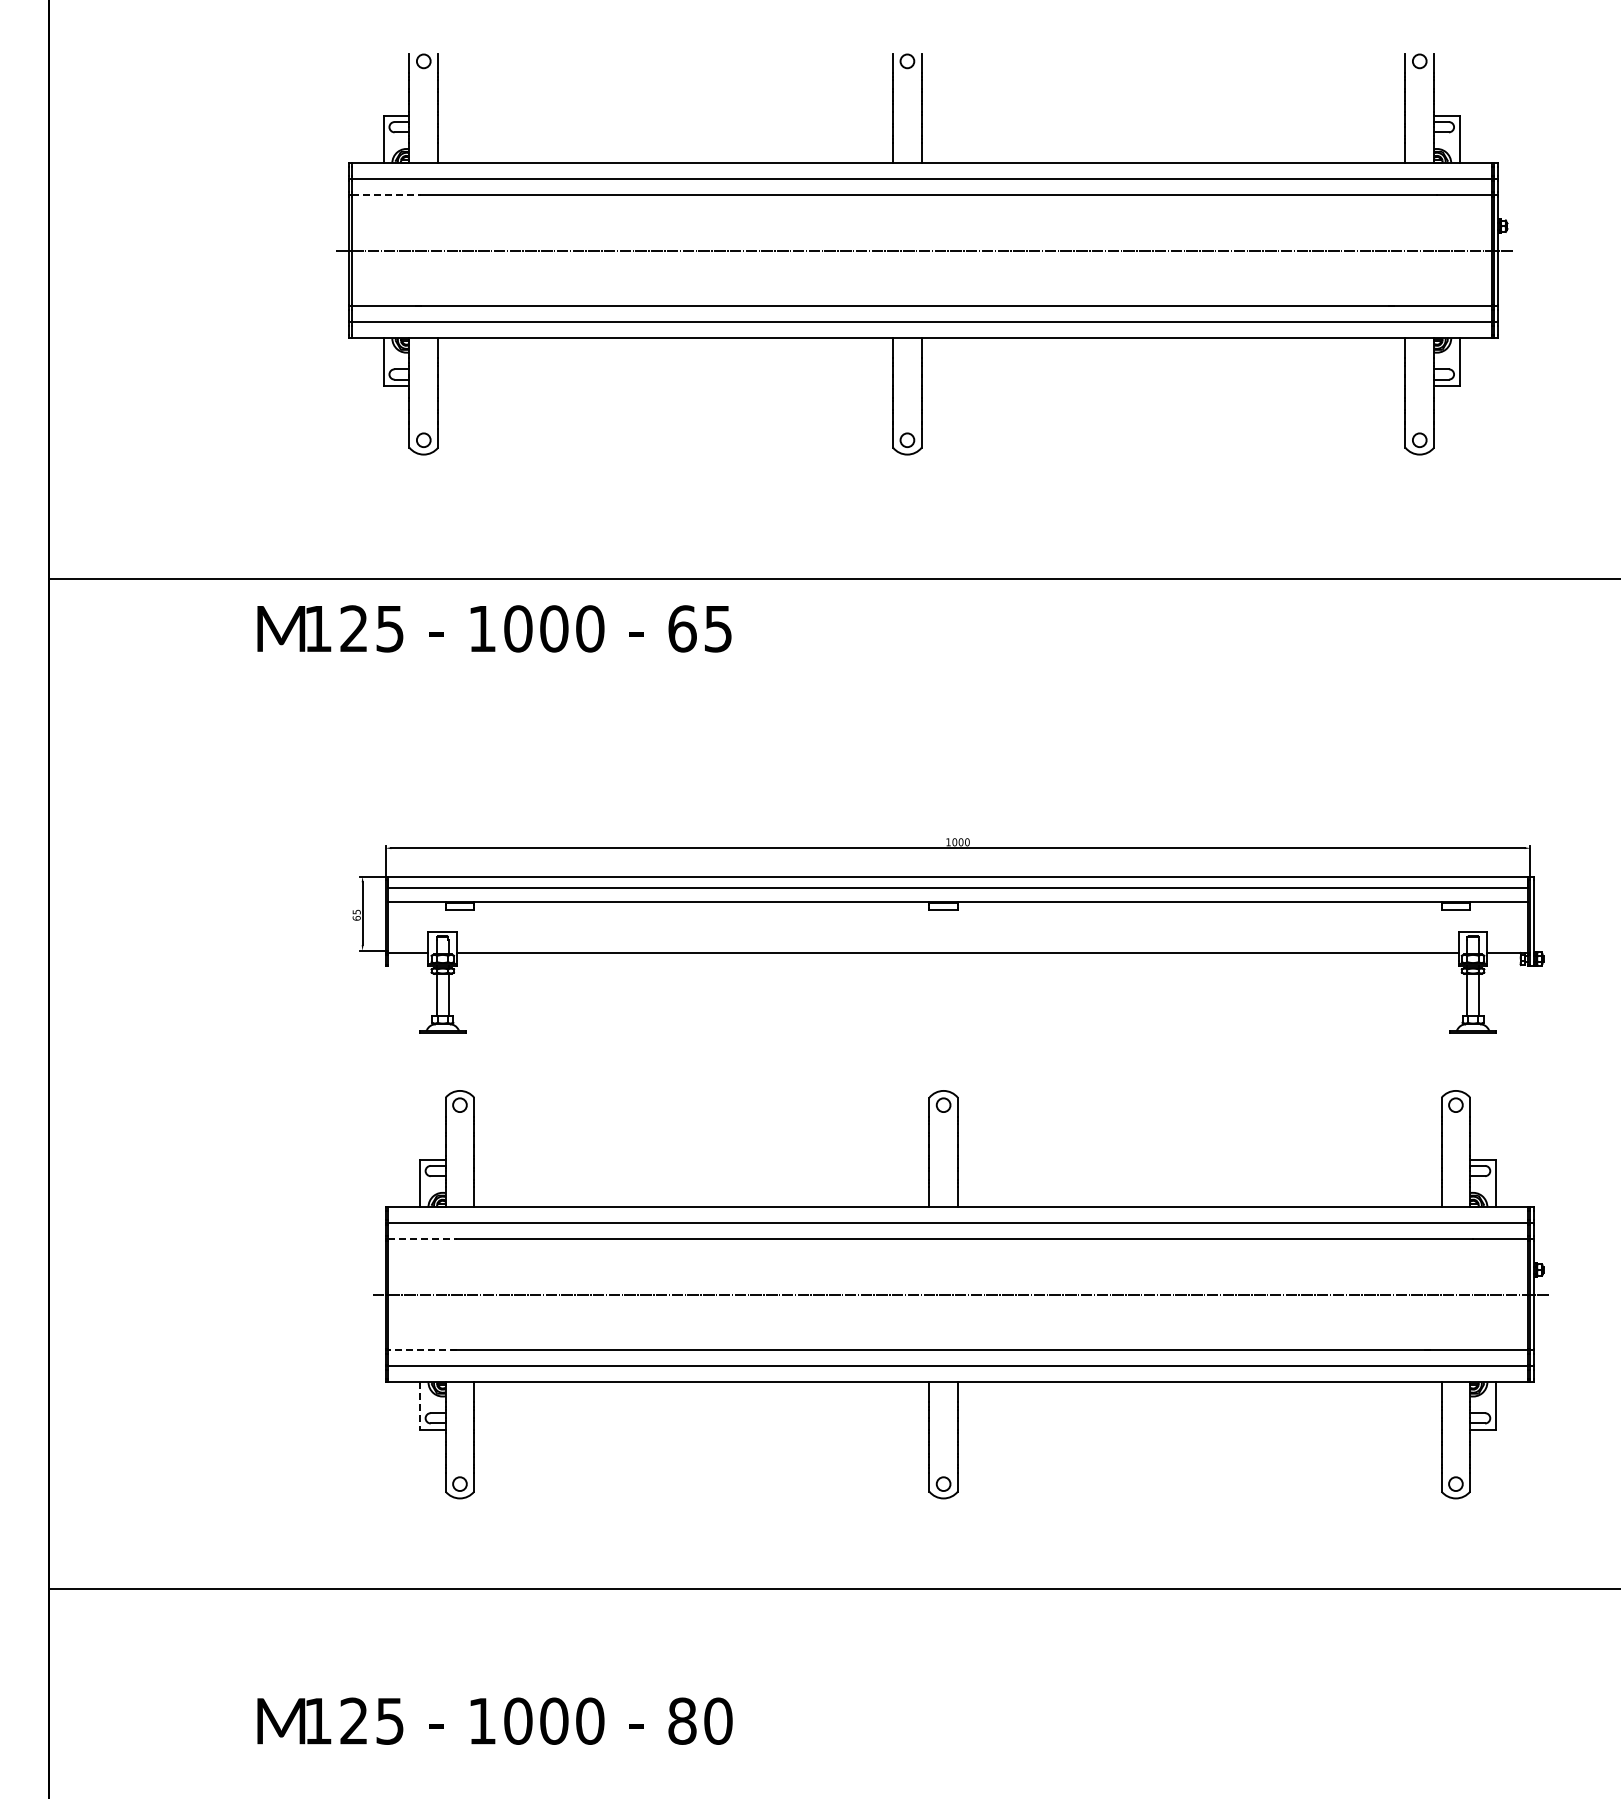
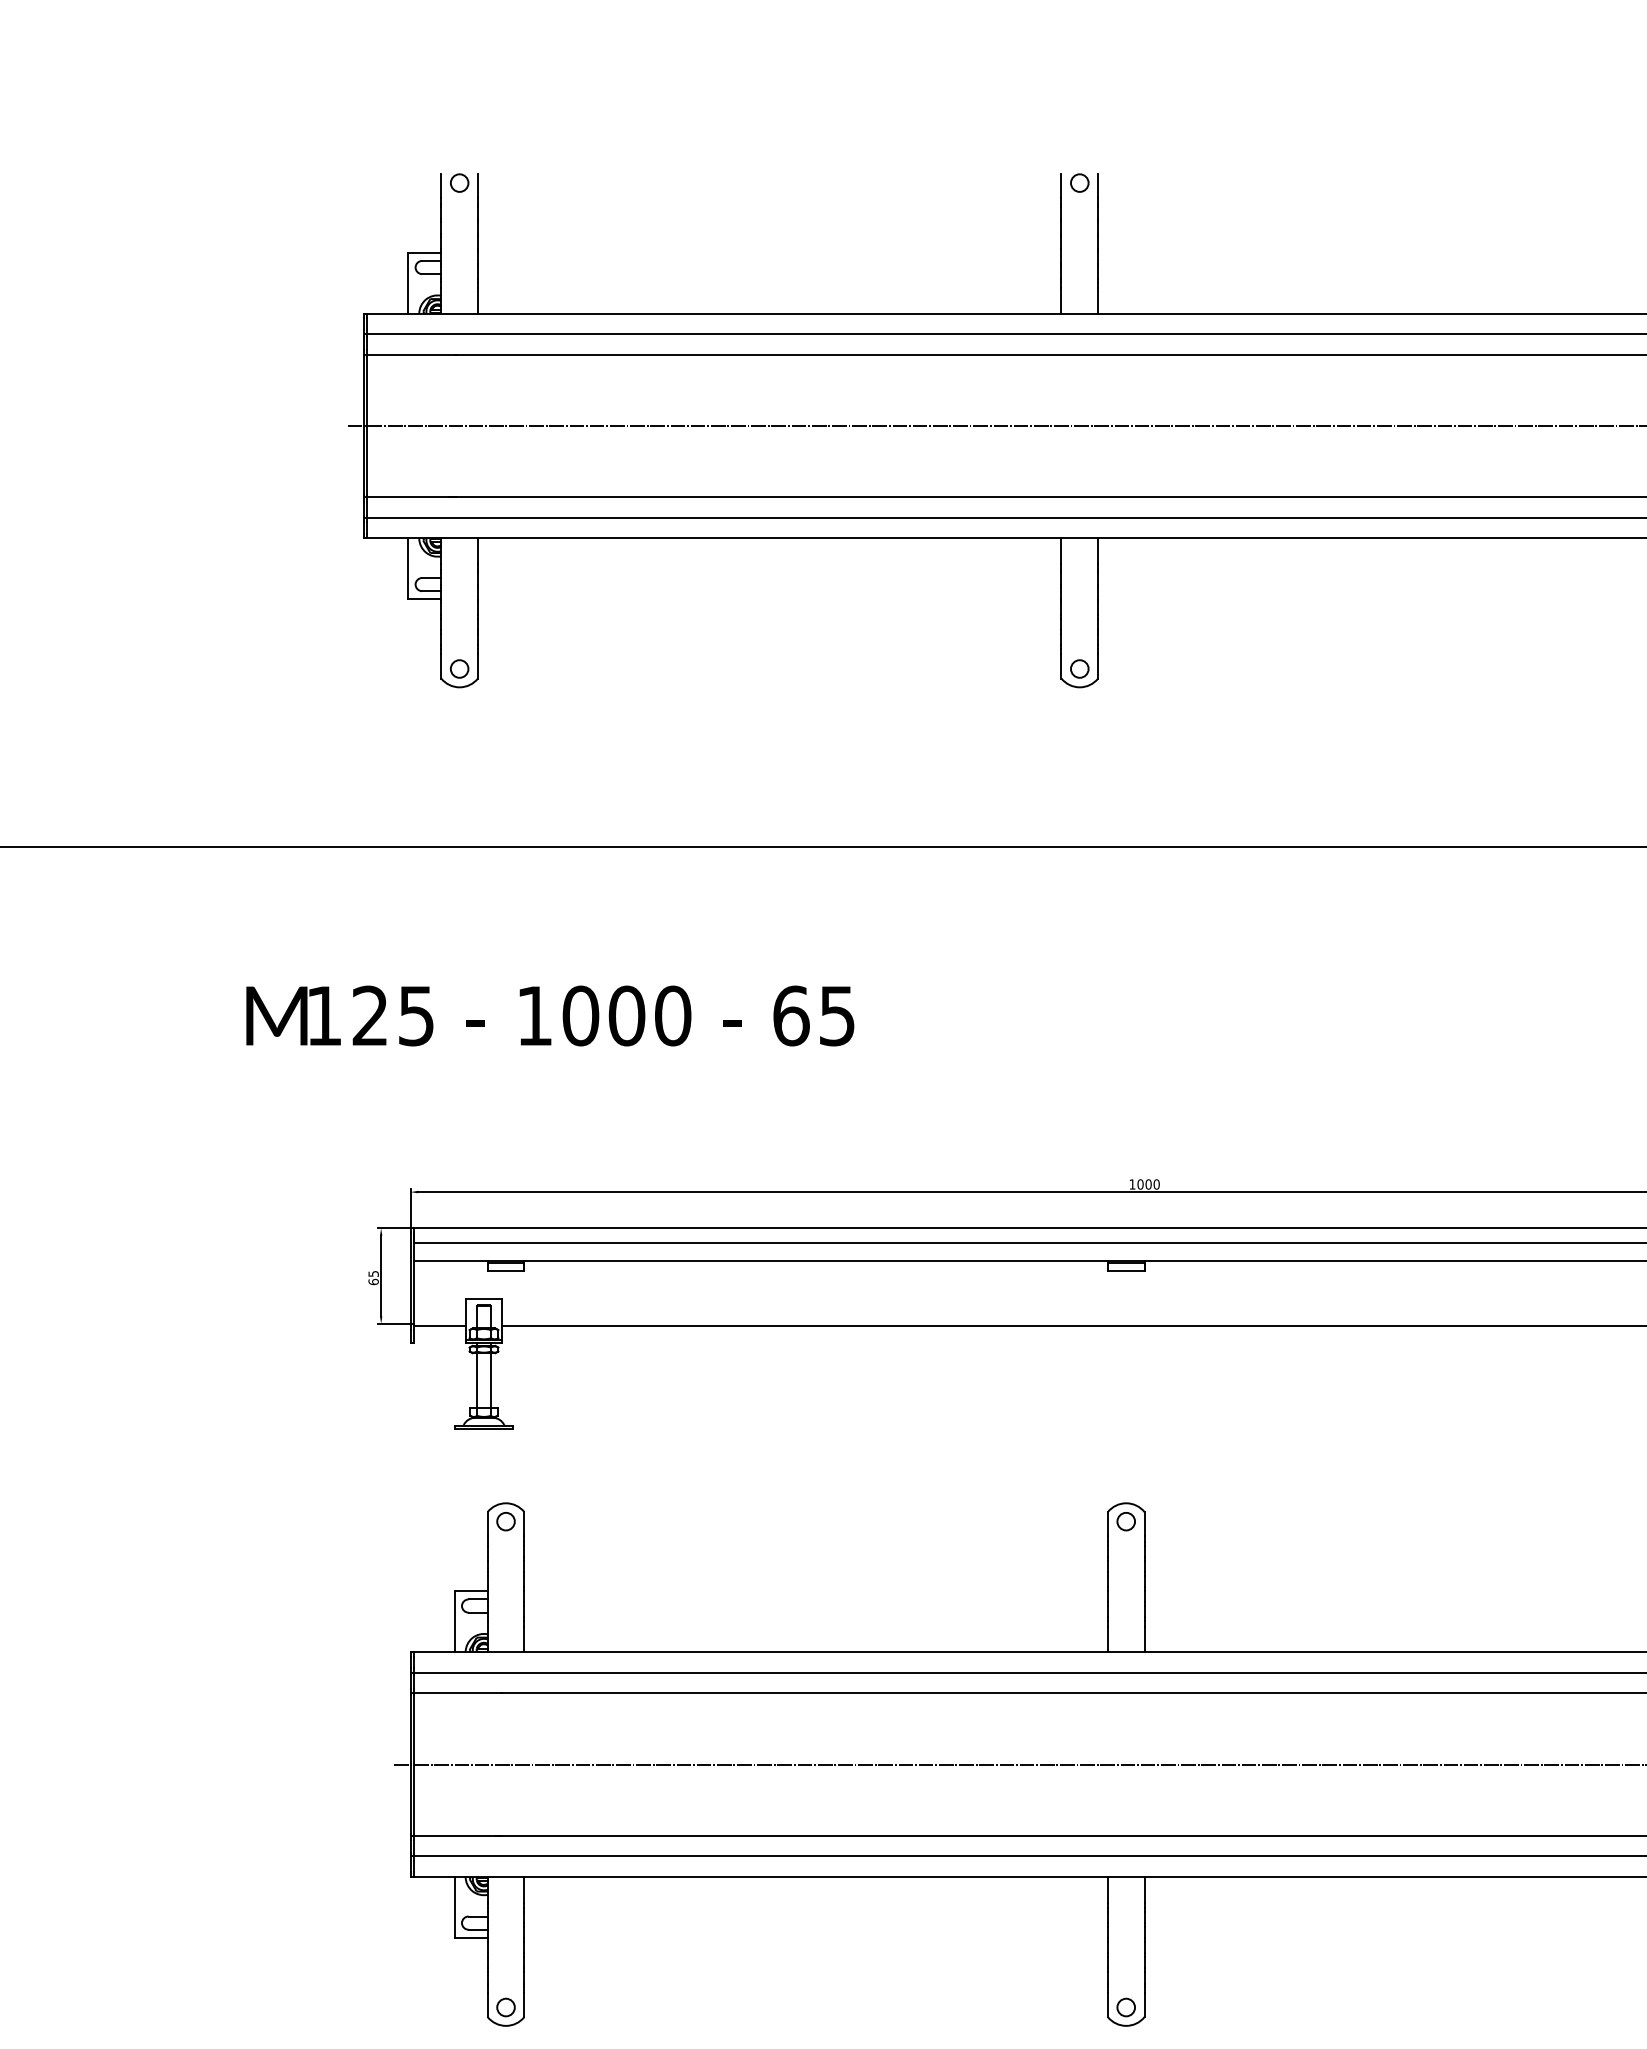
line: (386, 195) -> (411, 355), dashed -> solid
text: (494, 628) -> (550, 1015), moved
line: (422, 1239) -> (457, 1693), dashed -> solid
line: (422, 1350) -> (457, 1836), dashed -> solid
line: (419, 1406) -> (454, 1907), dashed -> solid

